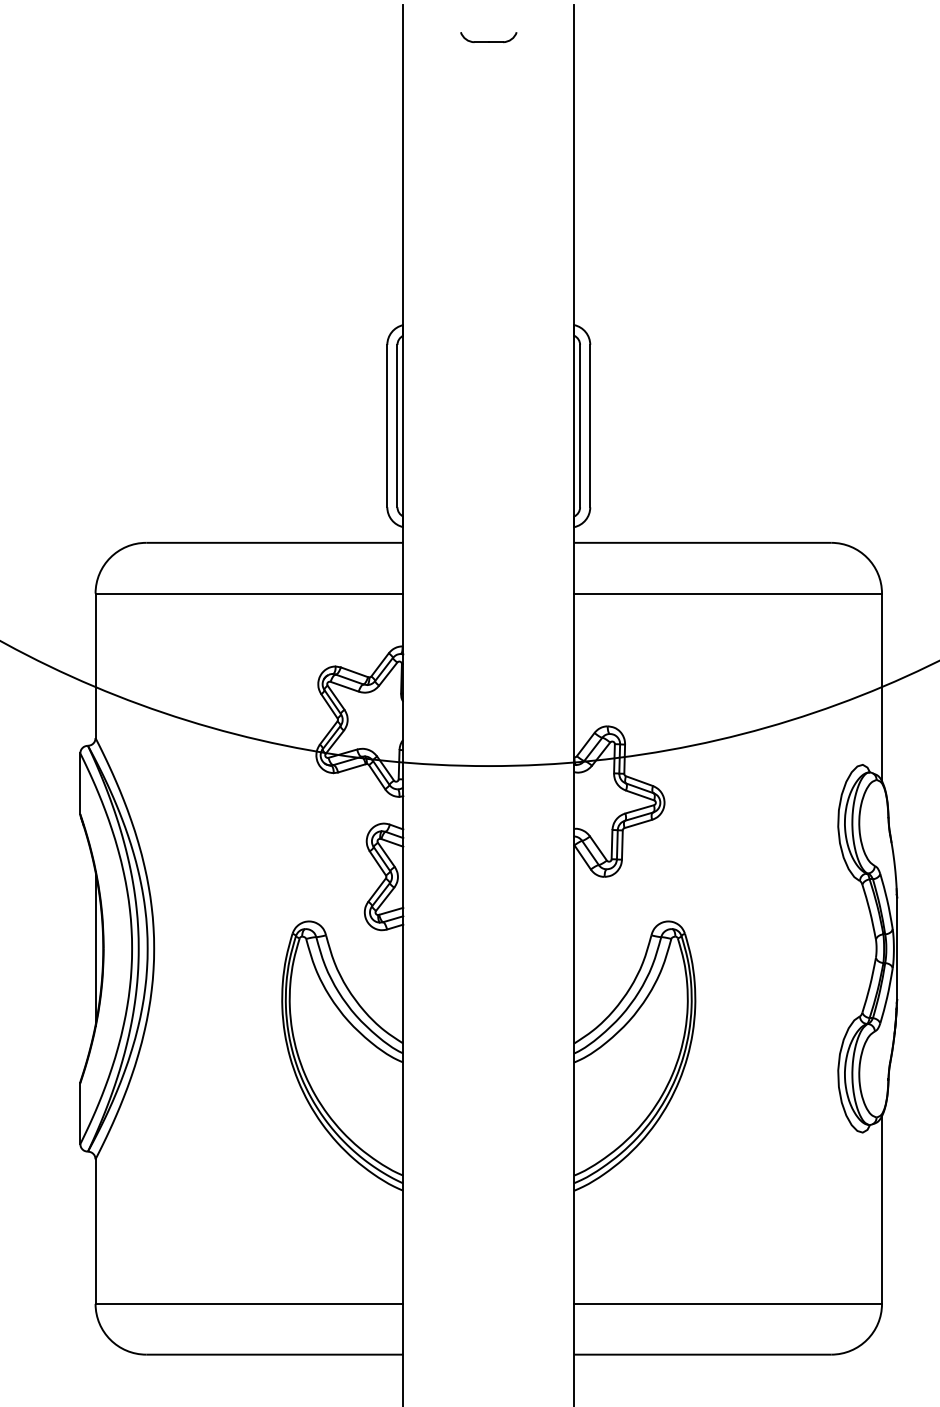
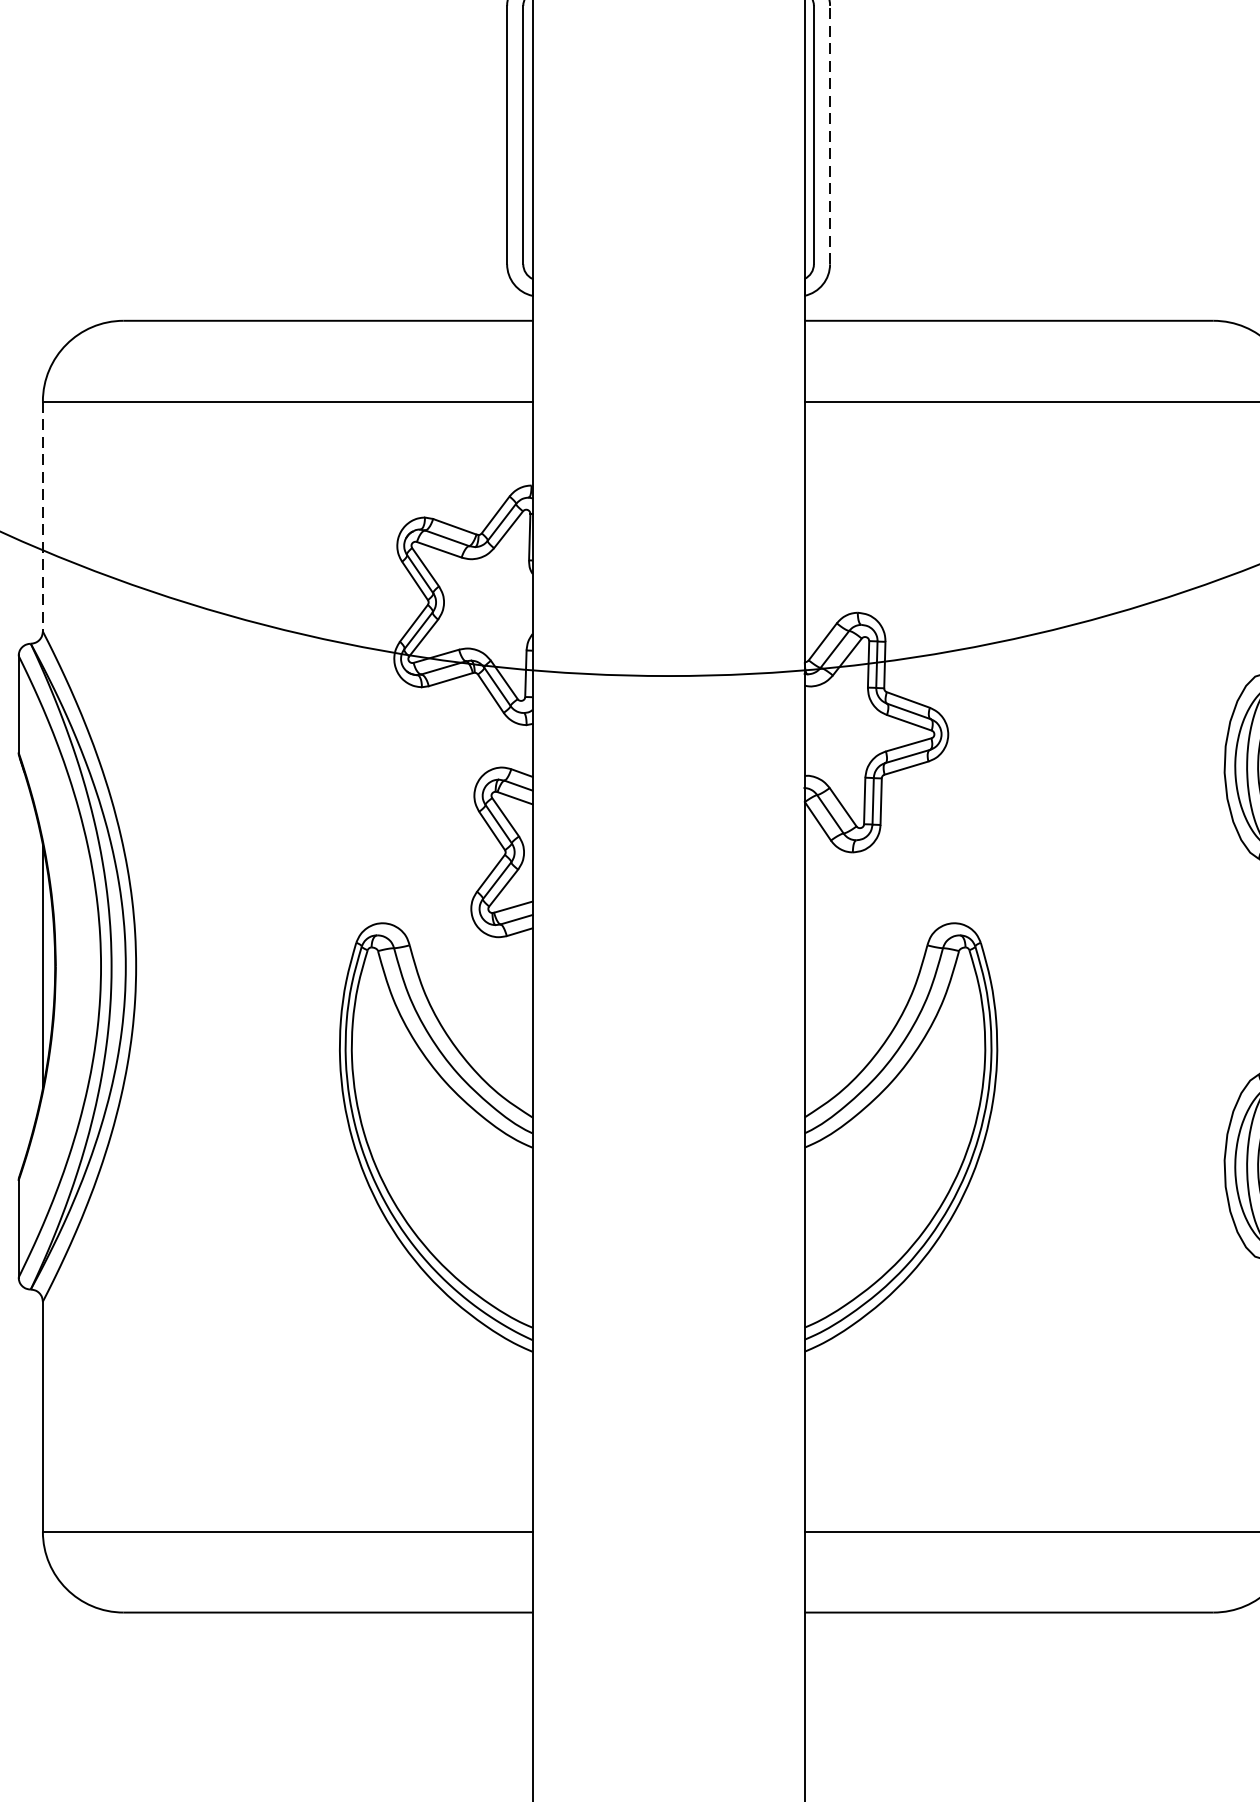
line: (590, 425) -> (830, 134), solid -> dashed
line: (95, 666) -> (42, 517), solid -> dashed

